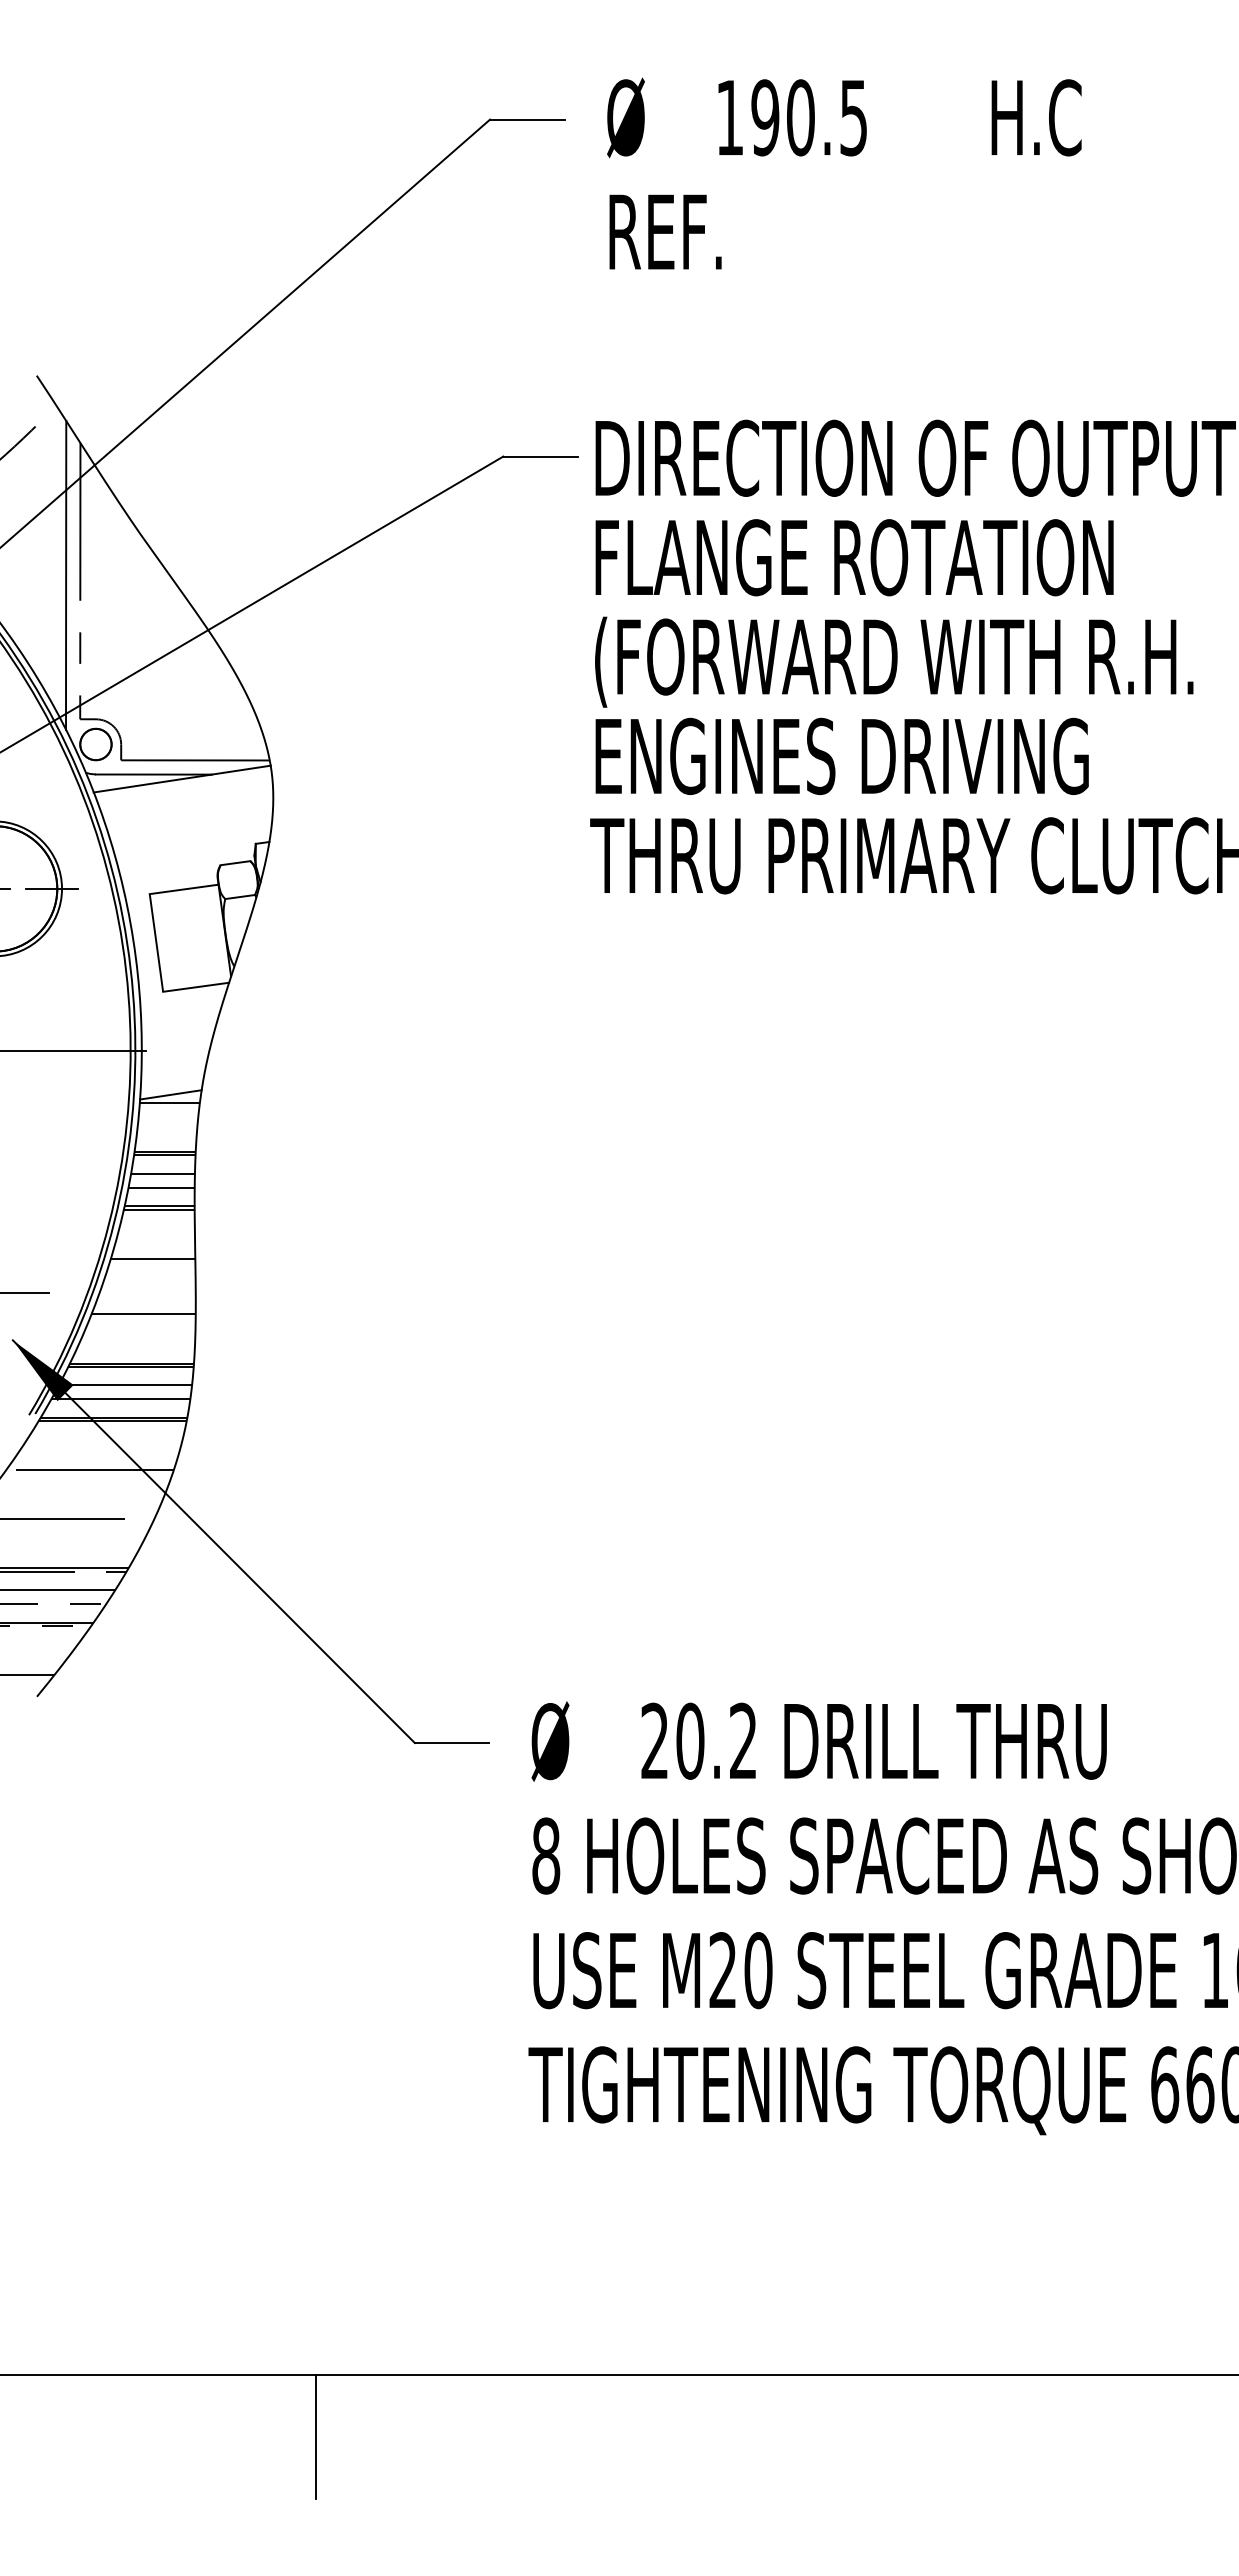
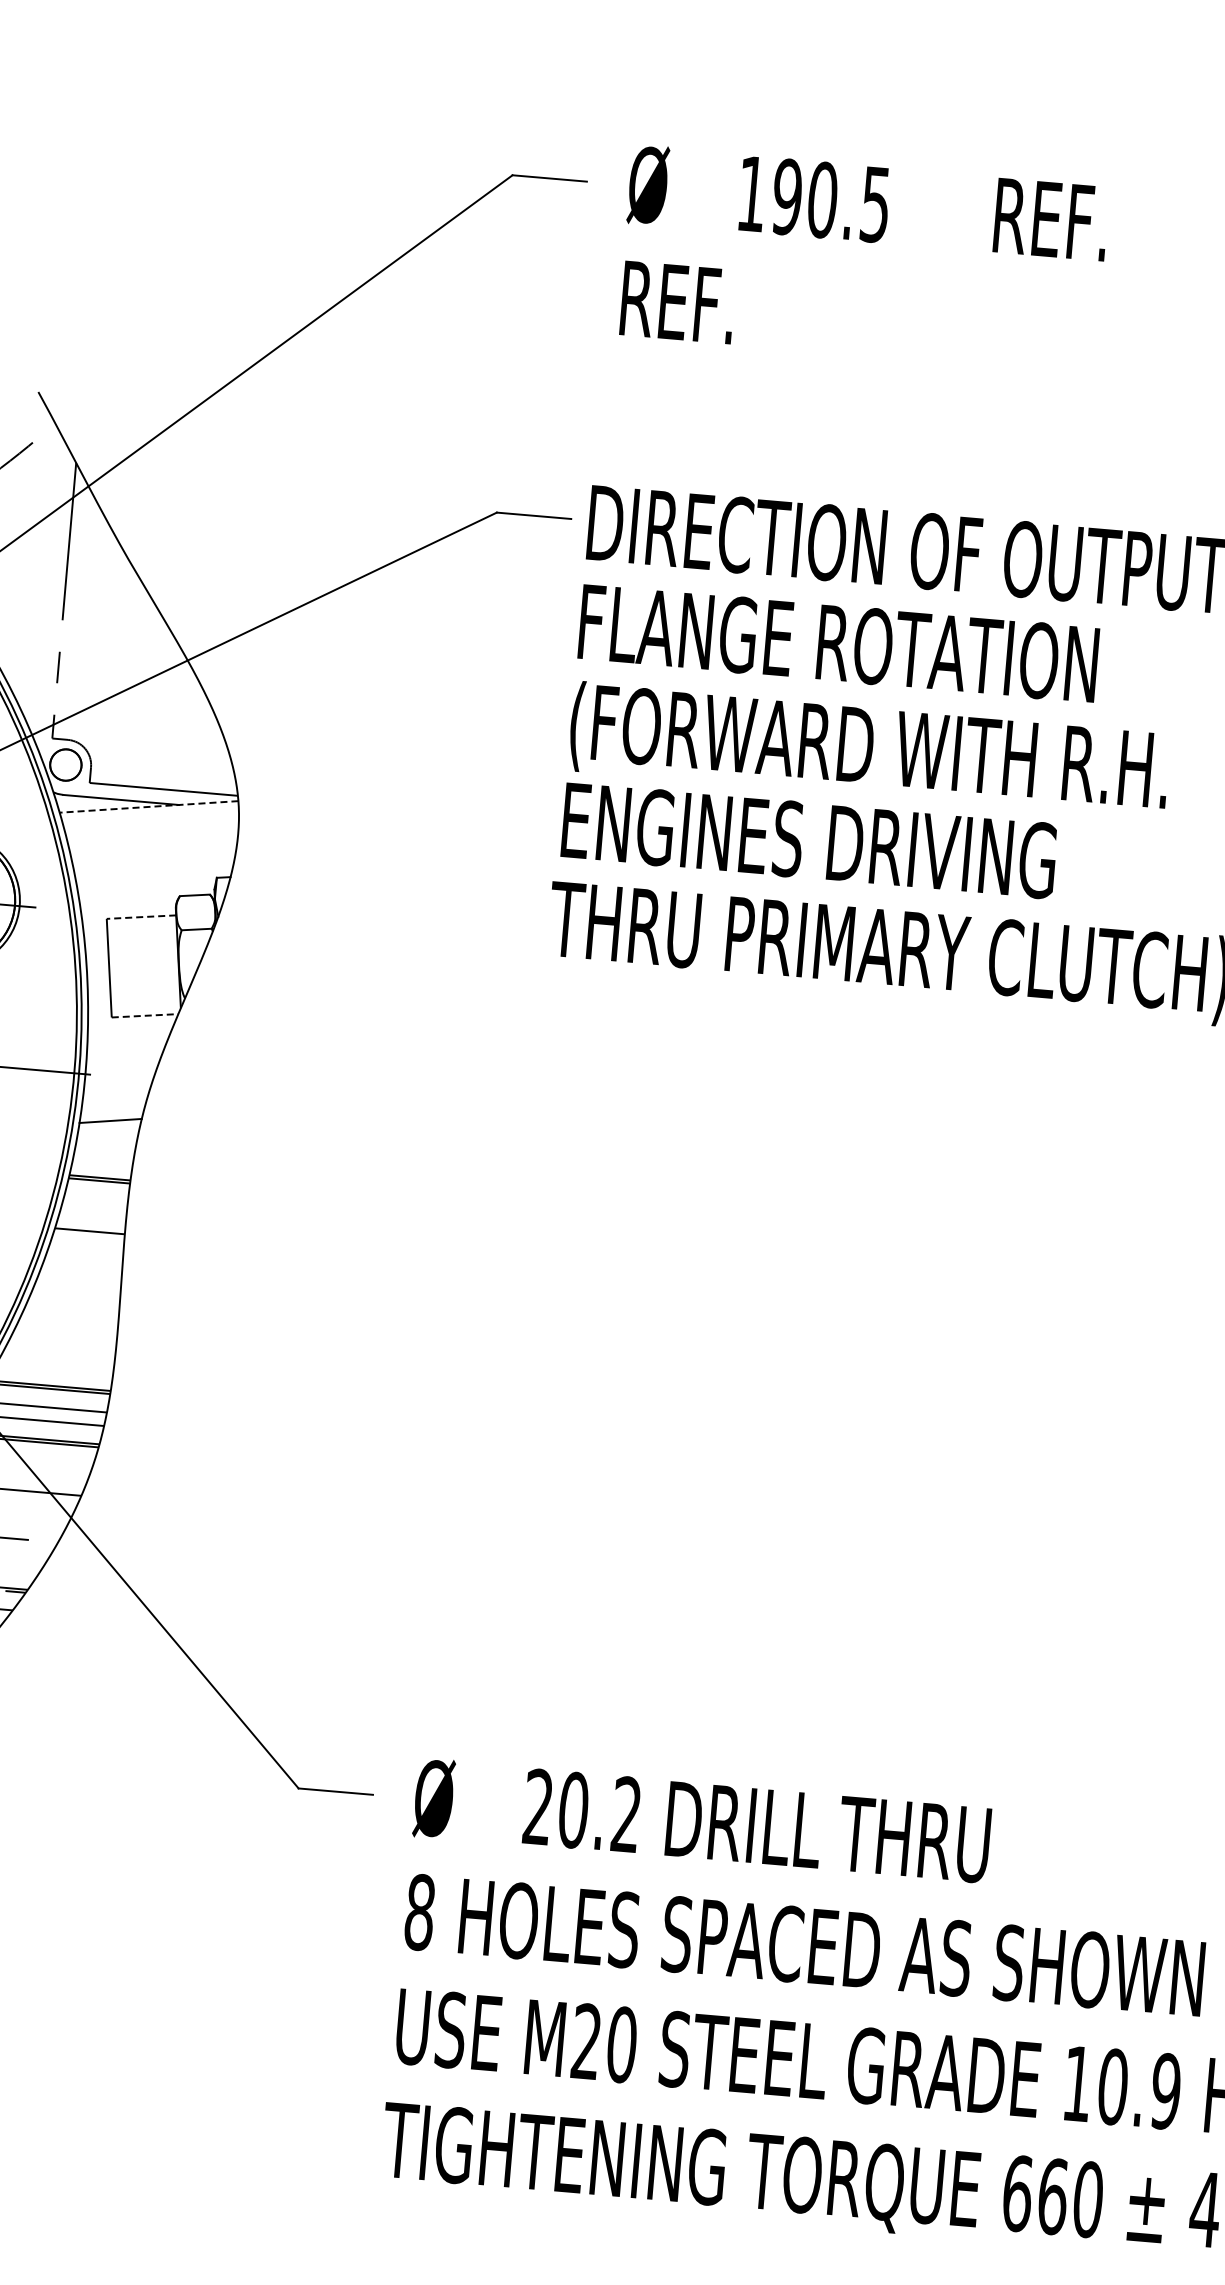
text: (1030, 117) -> (1051, 219), H.C -> REF.
line: (66, 574) -> (51, 592), removed
line: (182, 779) -> (149, 807), solid -> dashed
line: (184, 889) -> (141, 917), solid -> dashed
line: (196, 987) -> (145, 1016), solid -> dashed
line: (169, 1102) -> (108, 1128), removed
line: (162, 1174) -> (95, 1199), removed
line: (161, 1187) -> (93, 1212), removed
line: (158, 1209) -> (88, 1234), removed
line: (152, 1259) -> (78, 1283), removed
line: (143, 1313) -> (64, 1336), removed

